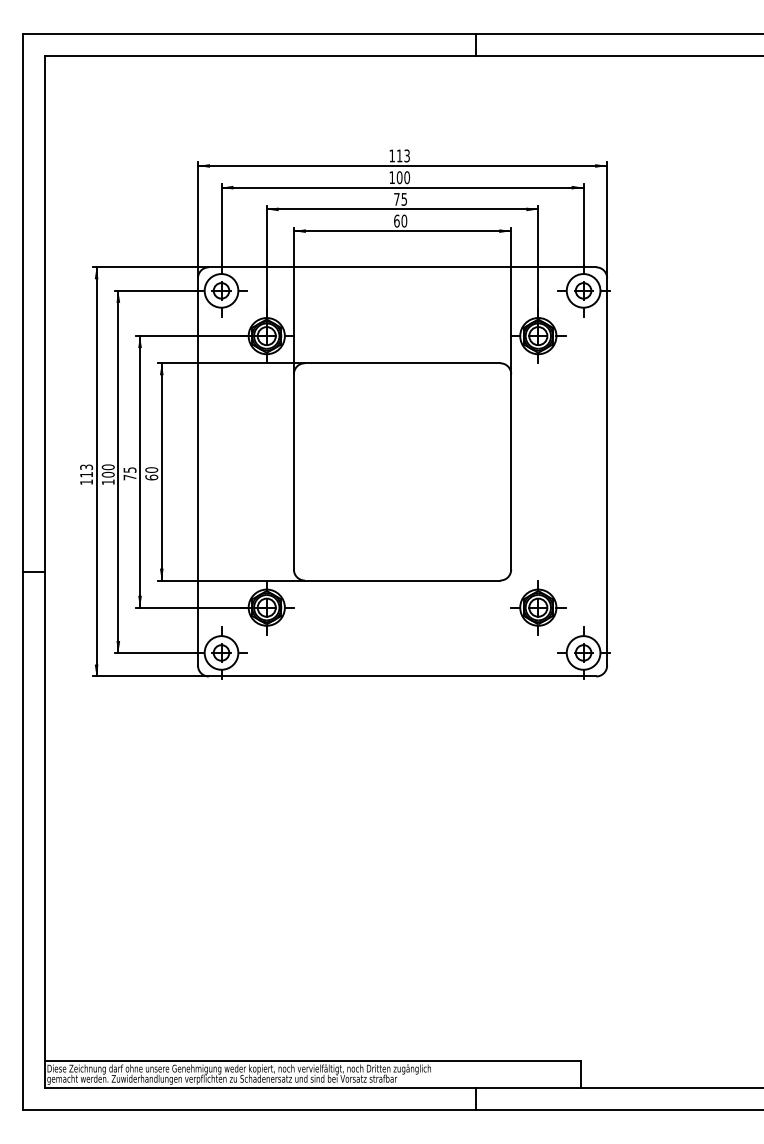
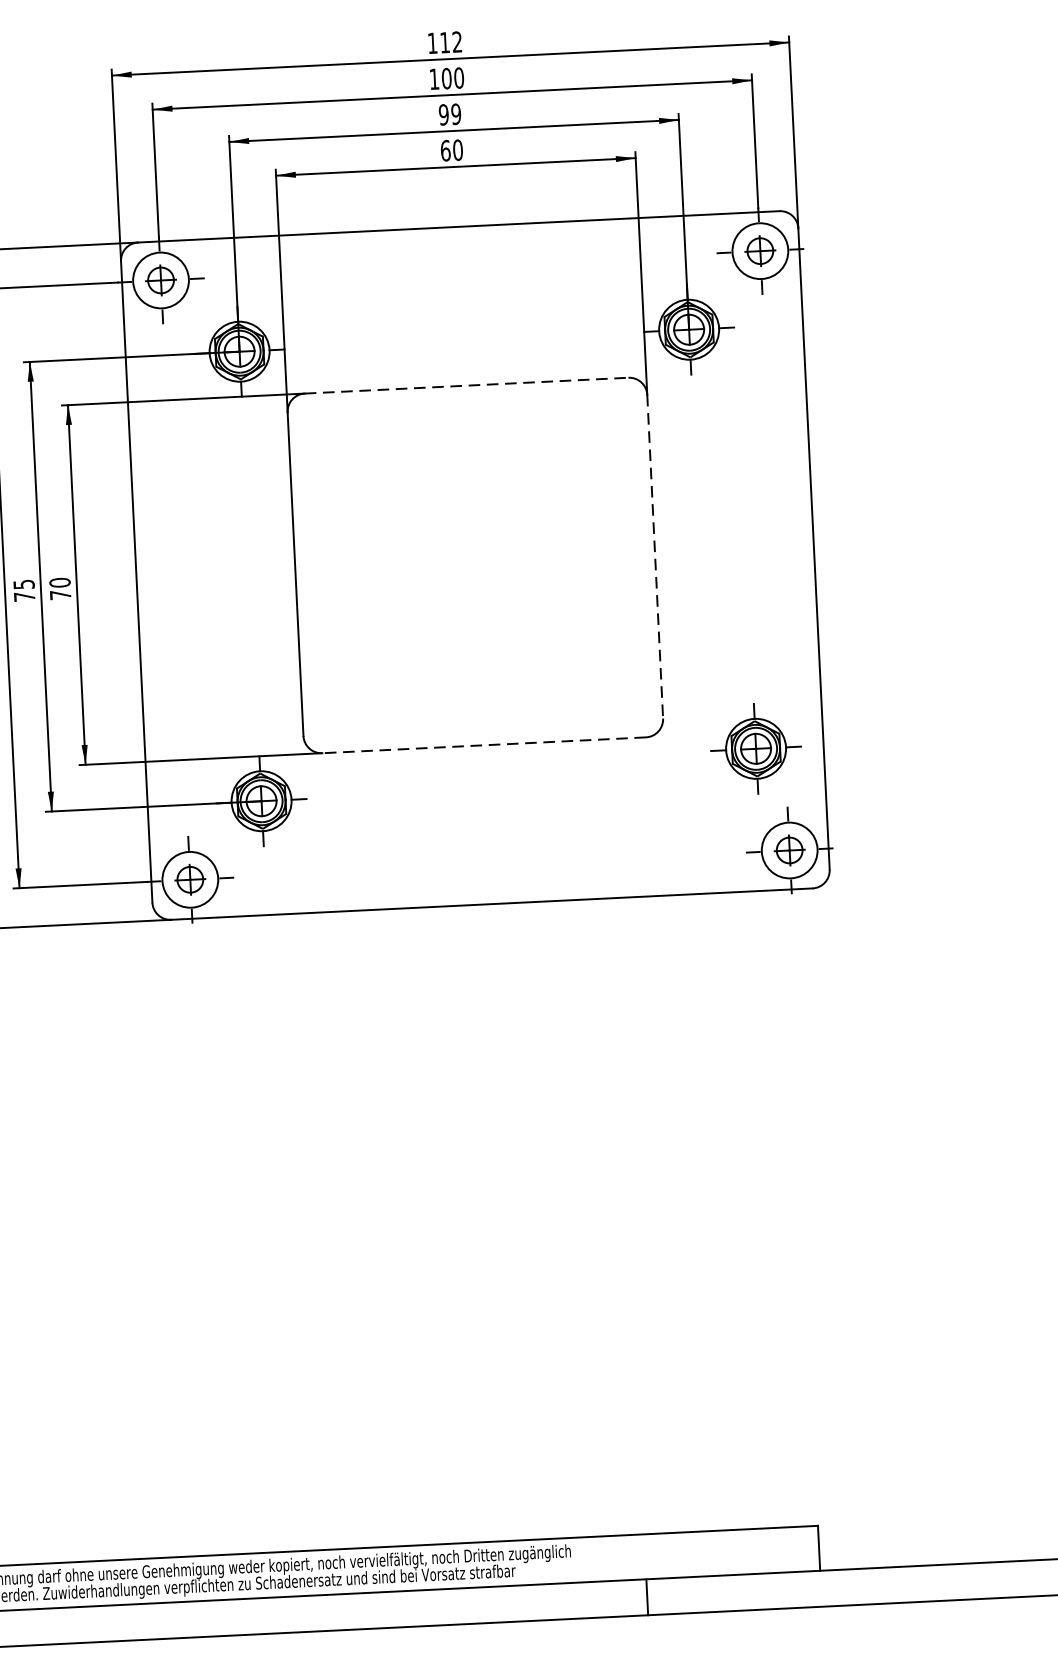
text: (406, 156) -> (456, 43), 113 -> 112
text: (400, 198) -> (449, 113), 75 -> 99
line: (402, 363) -> (466, 386), solid -> dashed
line: (511, 471) -> (655, 555), solid -> dashed
text: (151, 477) -> (60, 595), 60 -> 70
line: (402, 580) -> (484, 745), solid -> dashed
part: (538, 607) -> (756, 748), moved

